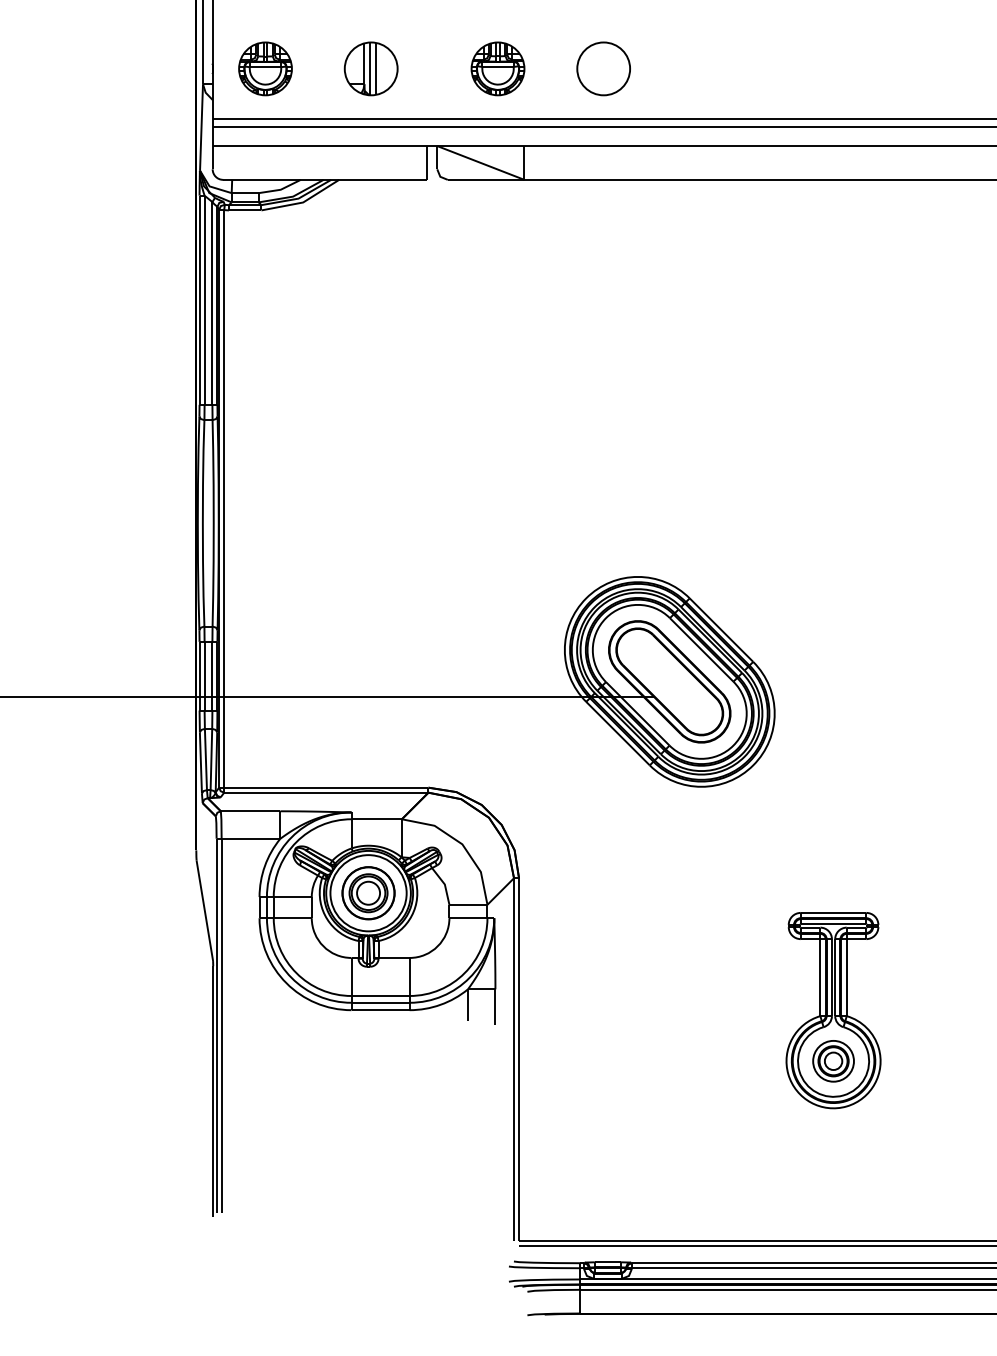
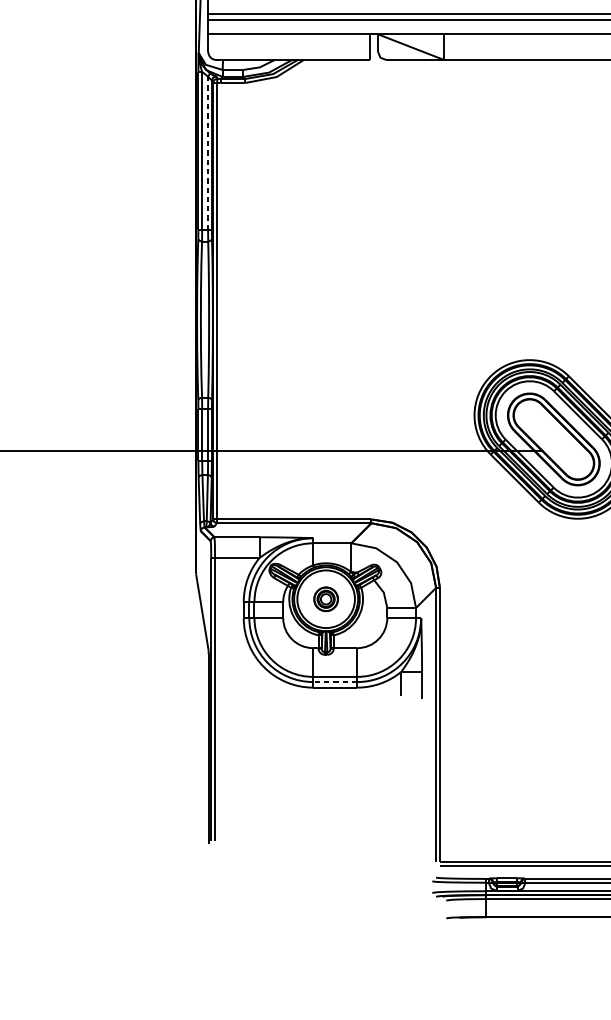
line: (212, 302) -> (208, 152), solid -> dashed
part: (368, 893) -> (326, 599), size x0.6
line: (380, 1002) -> (335, 681), solid -> dashed

